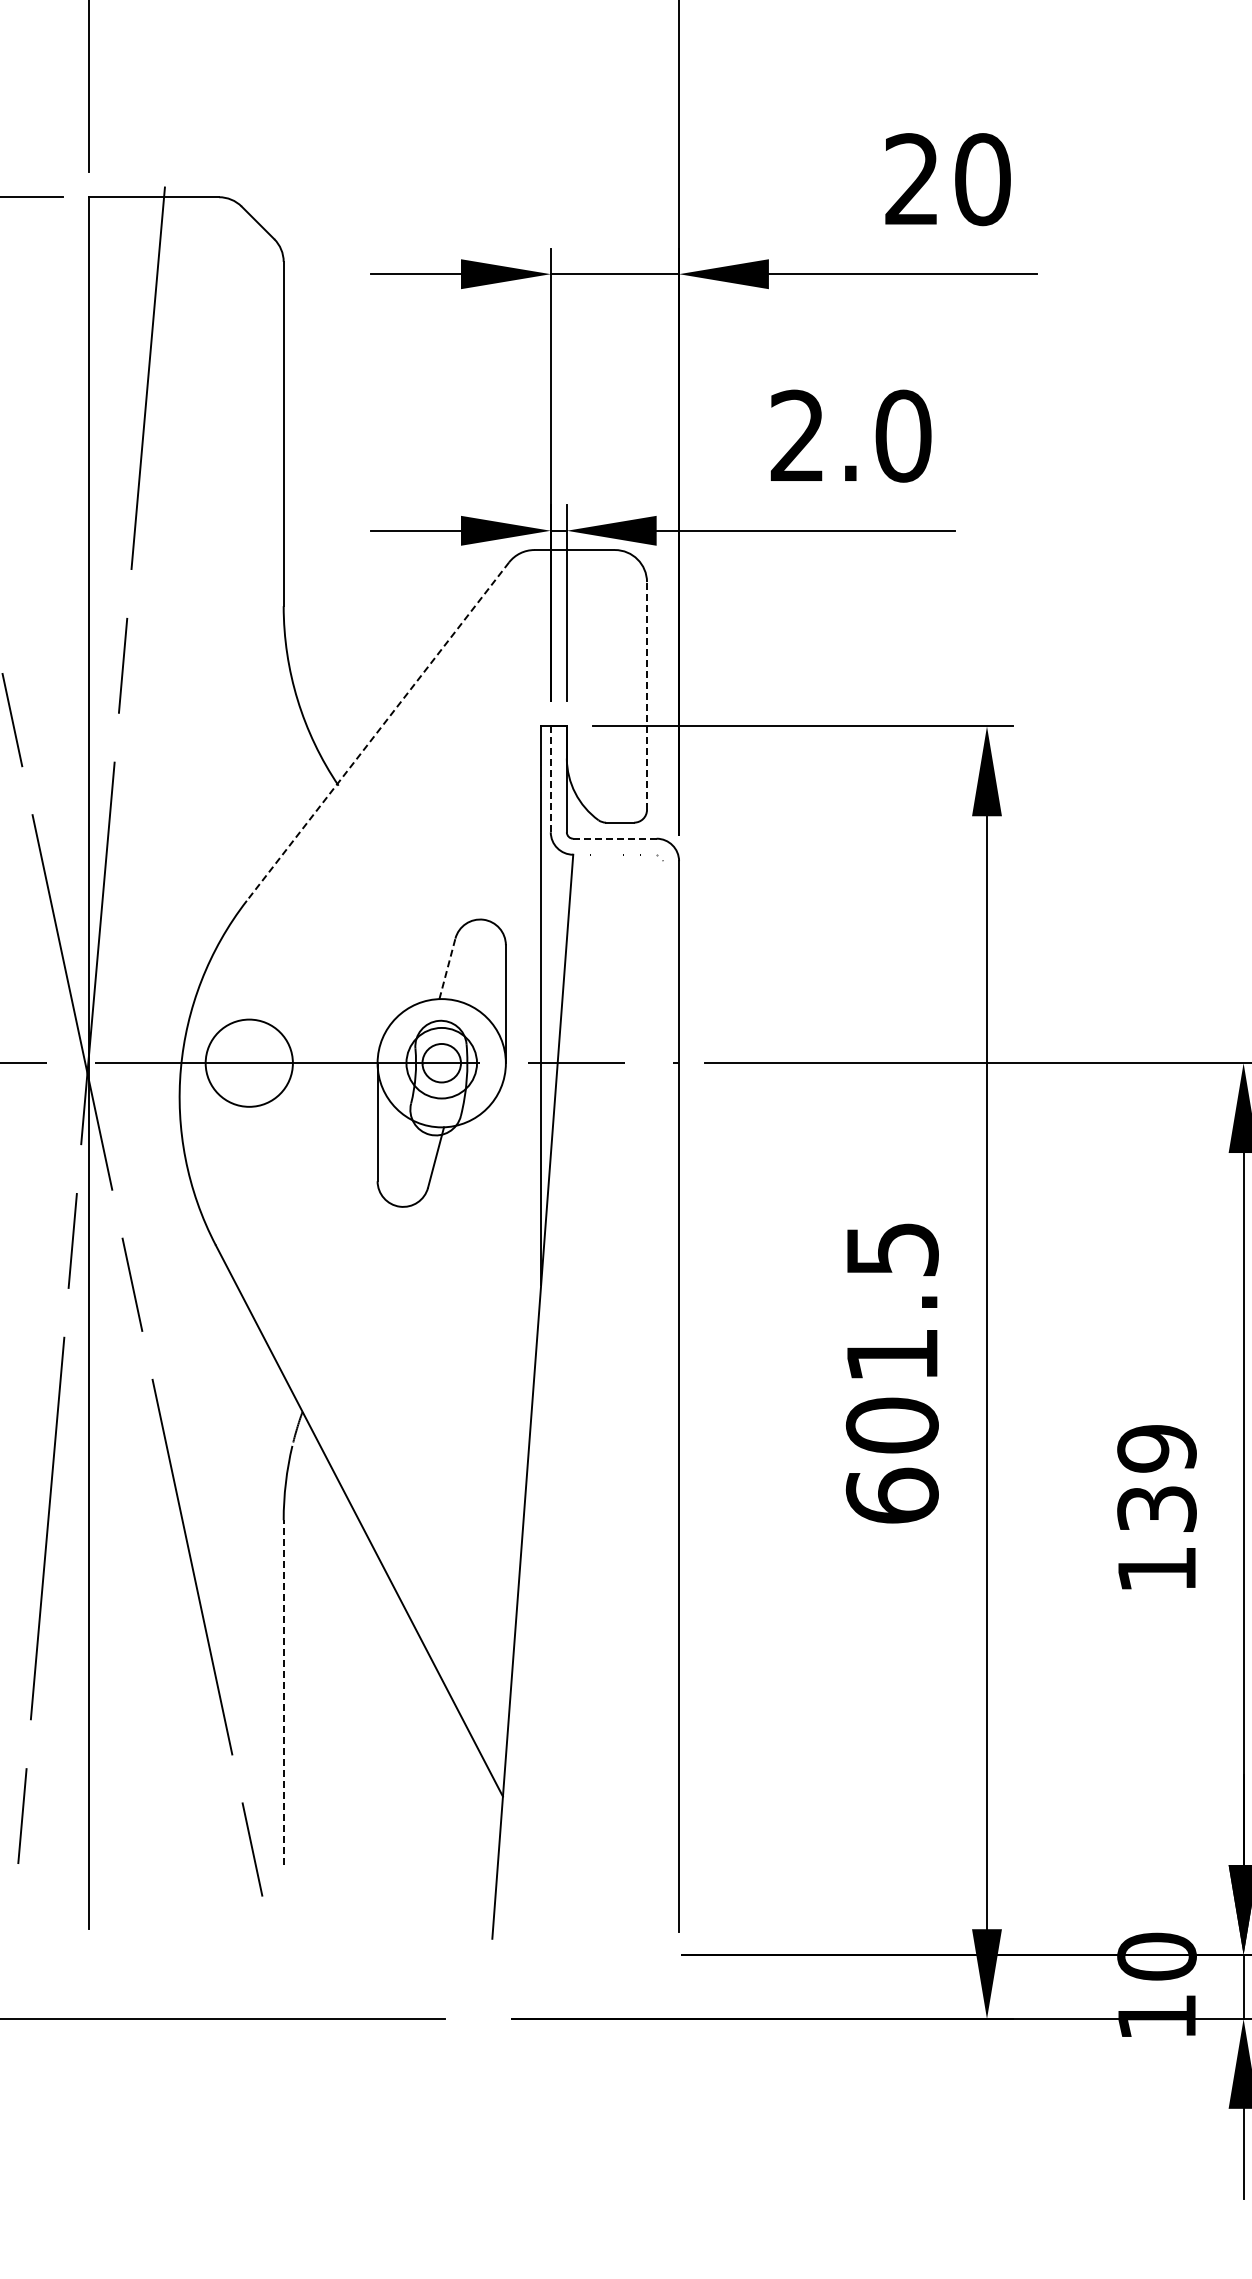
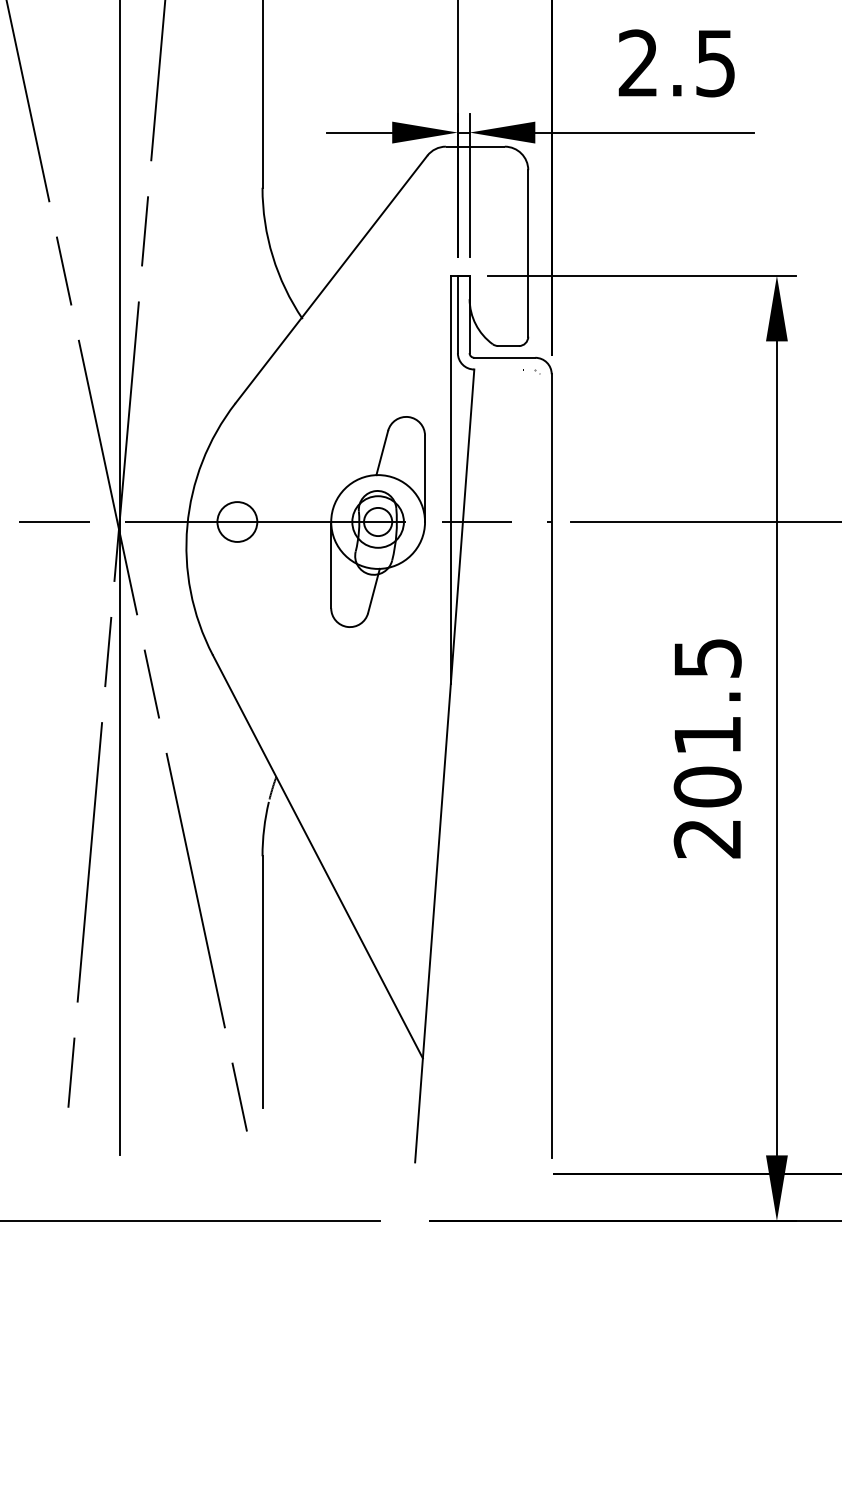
text: (903, 435) -> (715, 62), 2.0 -> 2.5
line: (647, 695) -> (528, 253), dashed -> solid
line: (377, 732) -> (331, 280), dashed -> solid
line: (550, 779) -> (457, 314), dashed -> solid
line: (614, 838) -> (504, 357), dashed -> solid
line: (447, 968) -> (382, 452), dashed -> solid
circle: (249, 1062) -> (237, 521), size x0.62
text: (891, 1495) -> (707, 838), 601.5 -> 201.5
line: (283, 1691) -> (262, 981), dashed -> solid

